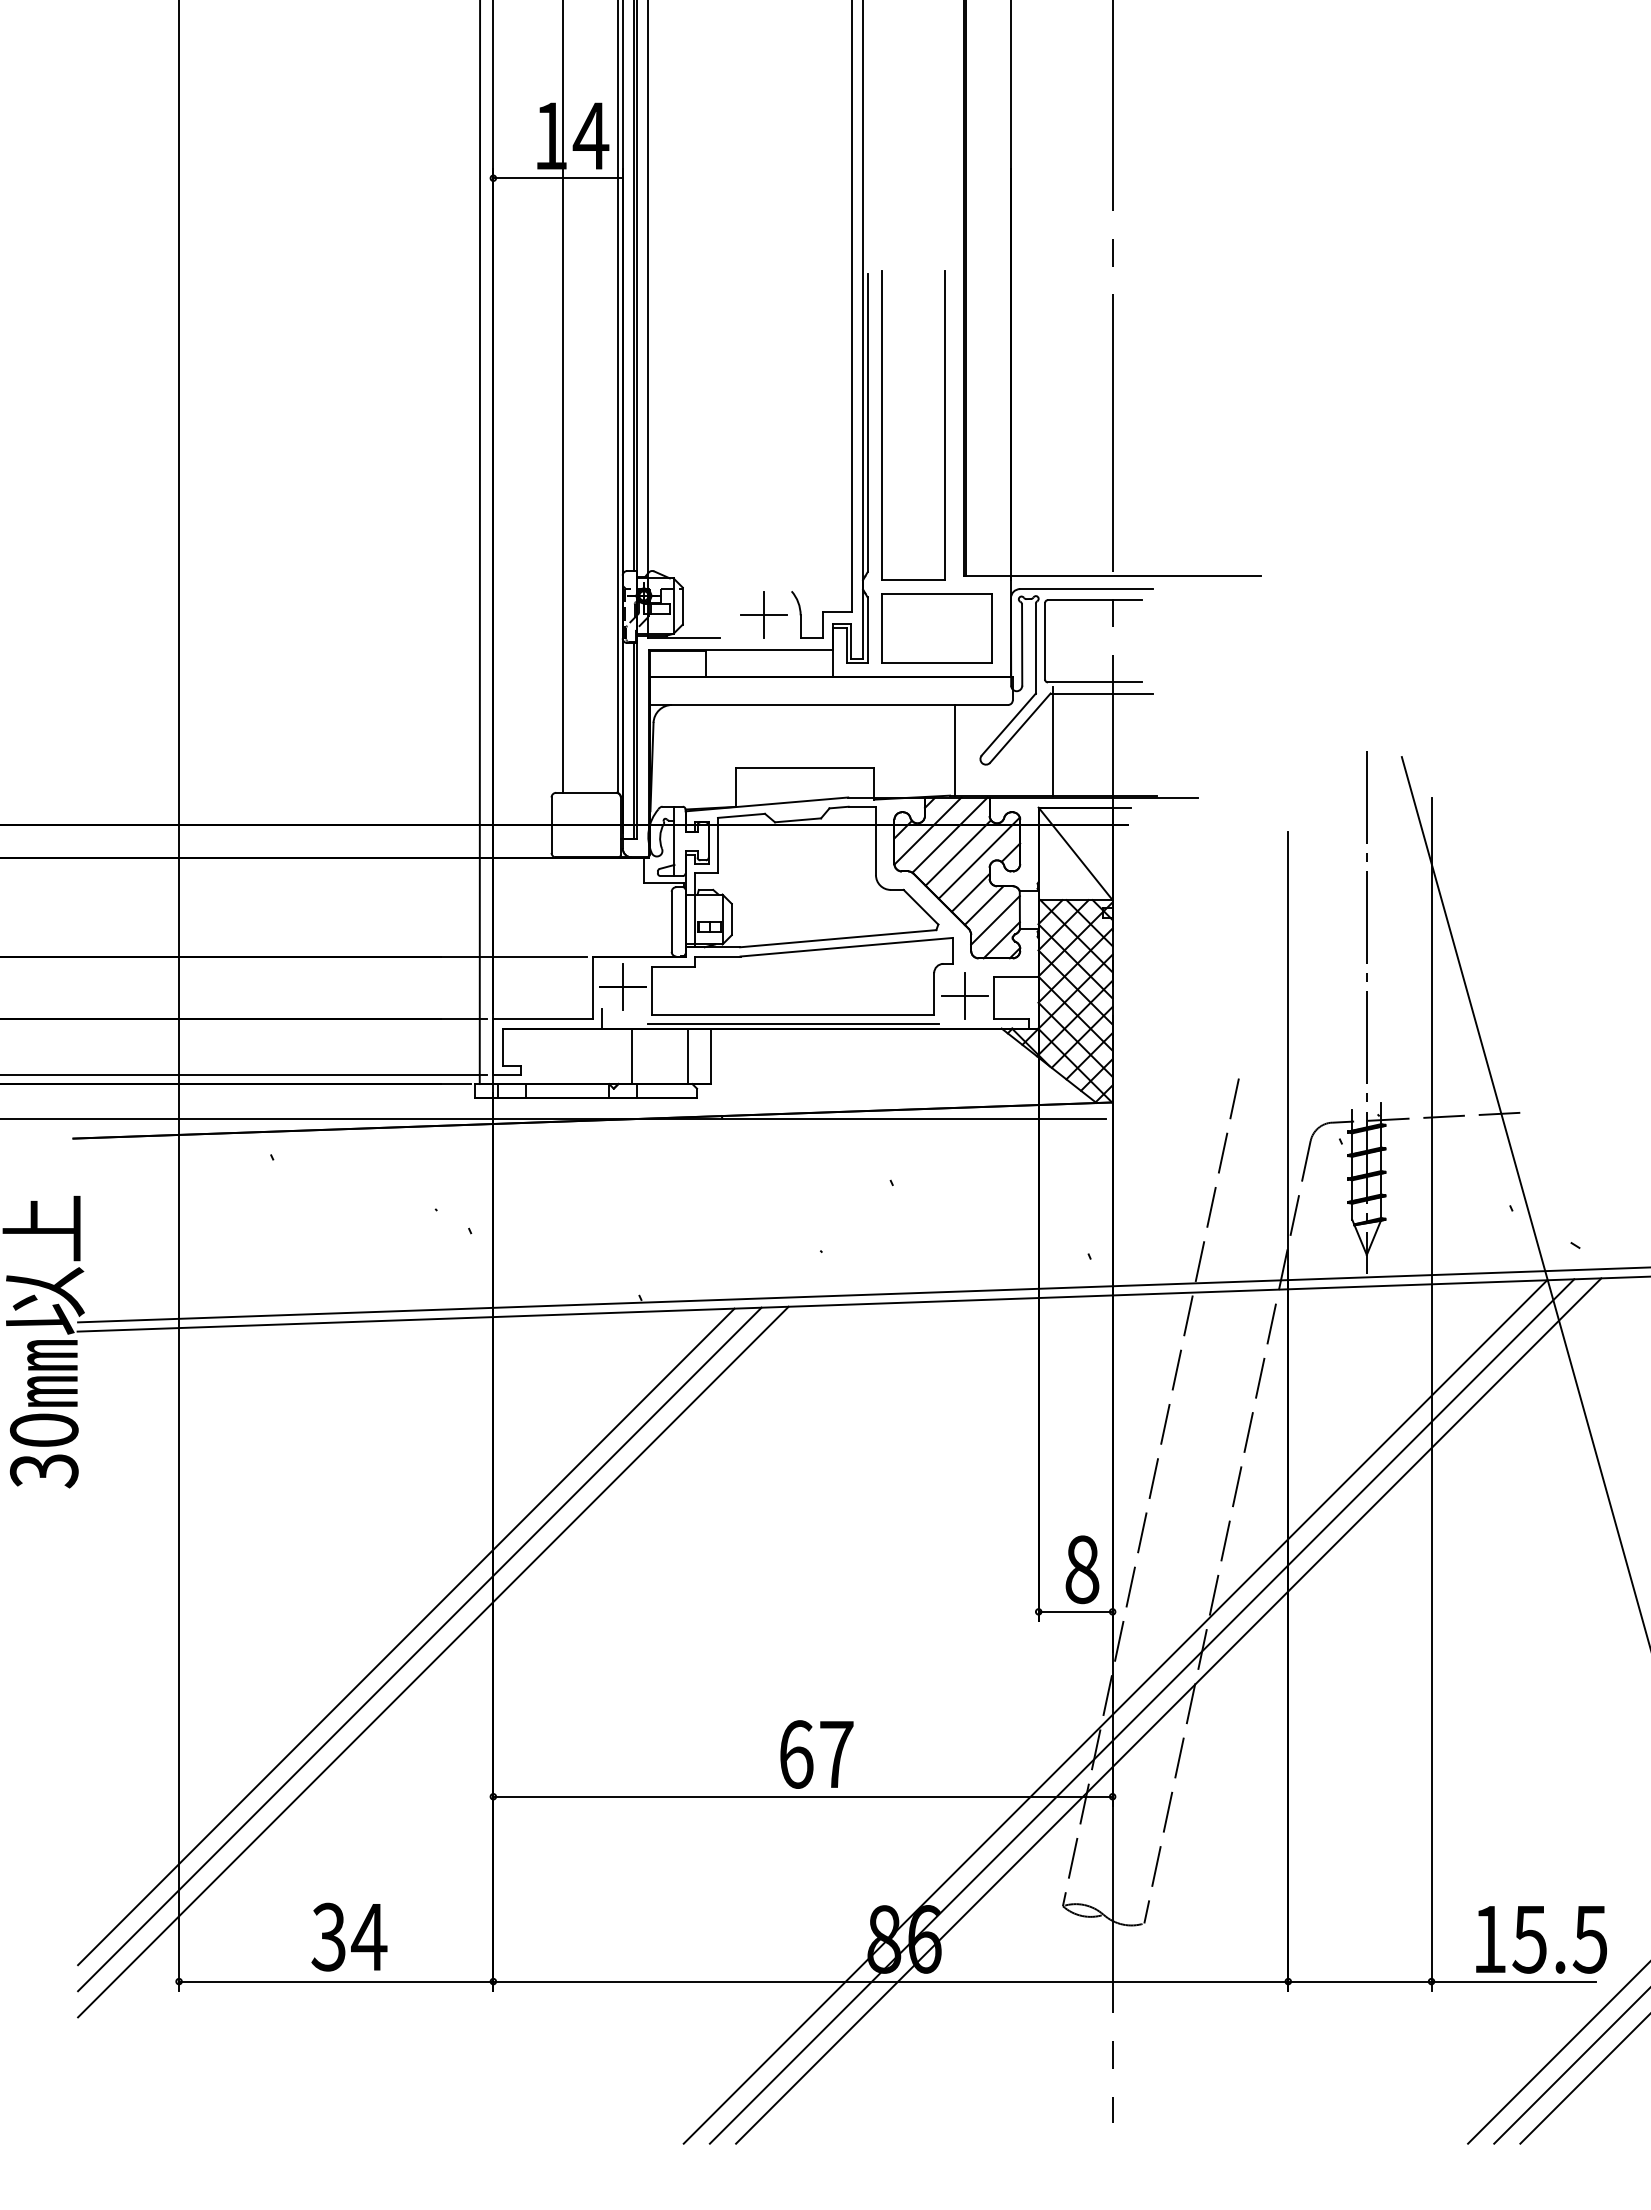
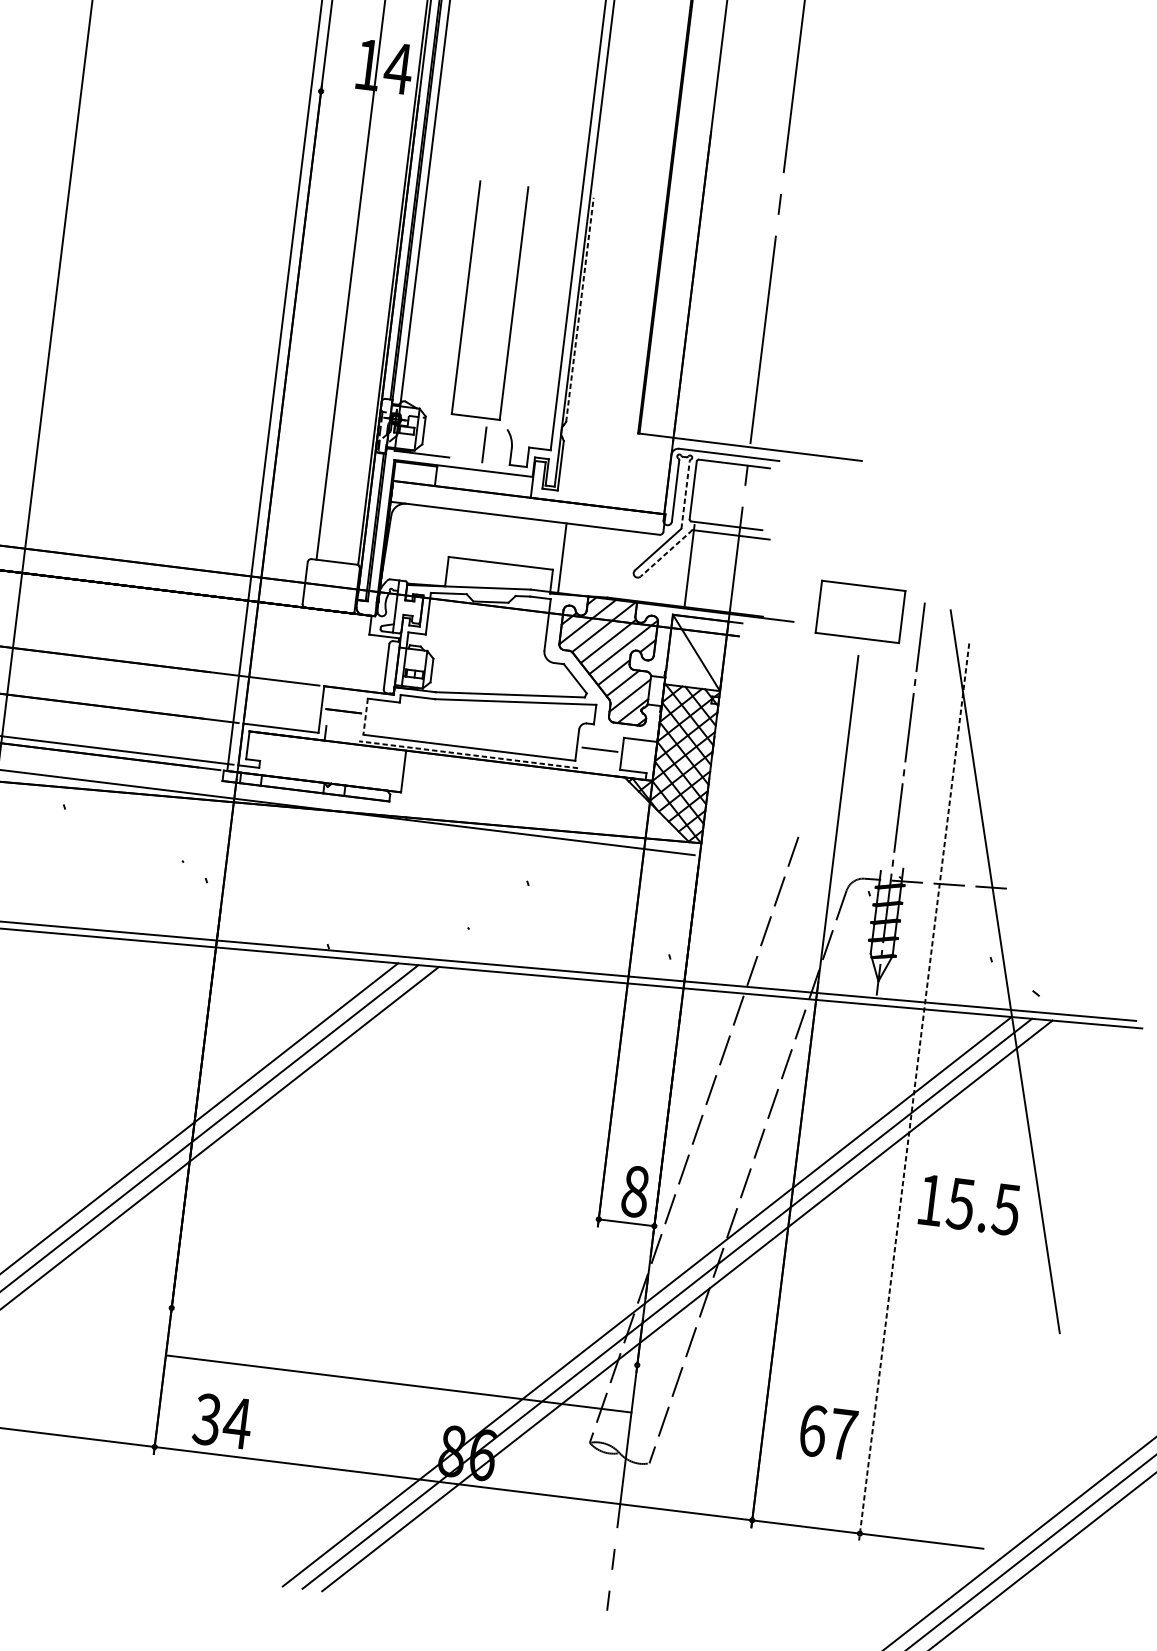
line: (557, 178) -> (369, 97), removed
line: (867, 422) -> (579, 309), solid -> dashed
part: (882, 425) -> (466, 297), moved
line: (764, 615) -> (484, 445), removed
part: (936, 628) -> (860, 611), moved
line: (1035, 648) -> (685, 494), solid -> dashed
line: (1020, 728) -> (666, 553), solid -> dashed
line: (954, 750) -> (562, 557), moved
line: (622, 986) -> (343, 710), removed
line: (652, 991) -> (365, 717), solid -> dashed
line: (964, 996) -> (599, 749), removed
line: (793, 1023) -> (468, 754), solid -> dashed
line: (632, 1056) -> (344, 764), removed
line: (687, 1056) -> (386, 769), removed
line: (1431, 1394) -> (914, 1092), solid -> dashed
text: (816, 1754) -> (828, 1432), moved
line: (802, 1796) -> (398, 1383), moved
text: (349, 1936) -> (222, 1420), moved
text: (1541, 1939) -> (969, 1205), moved

